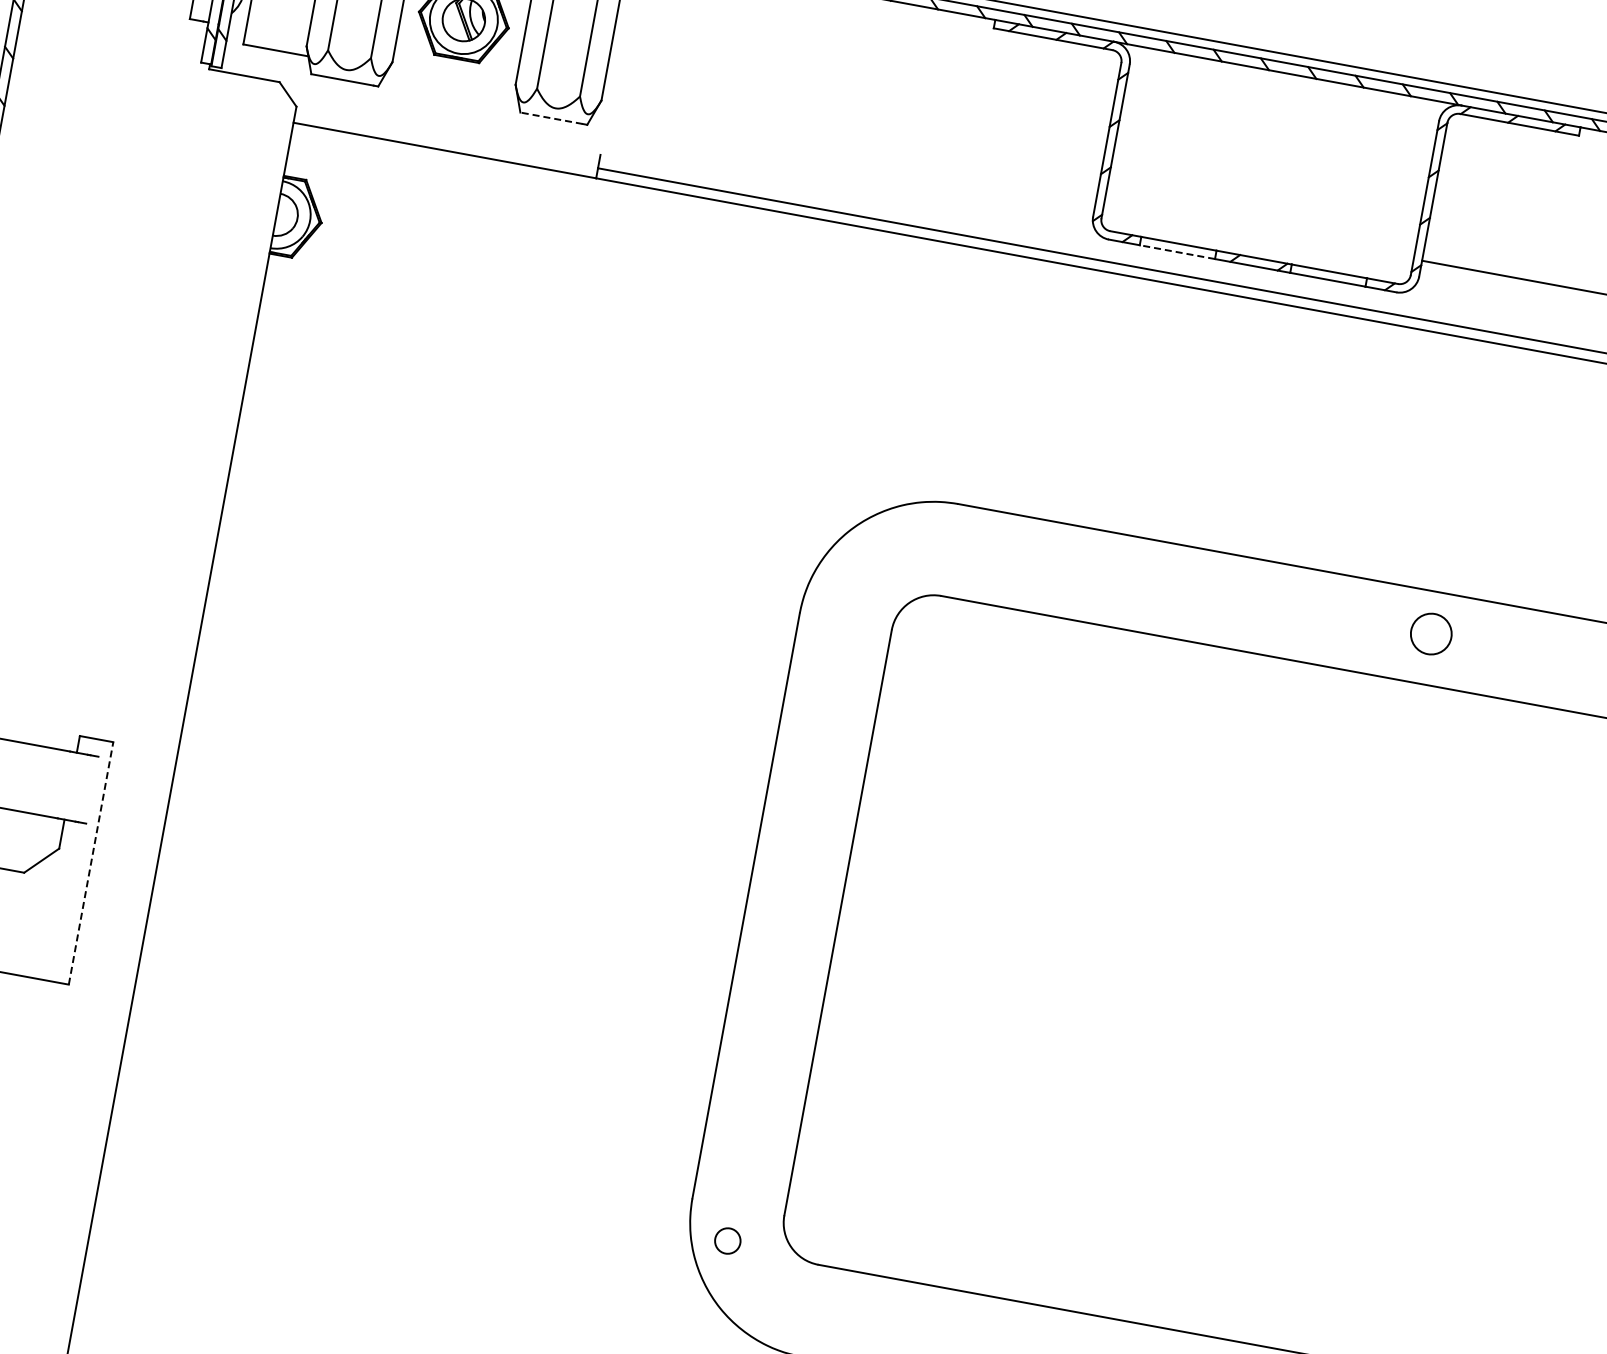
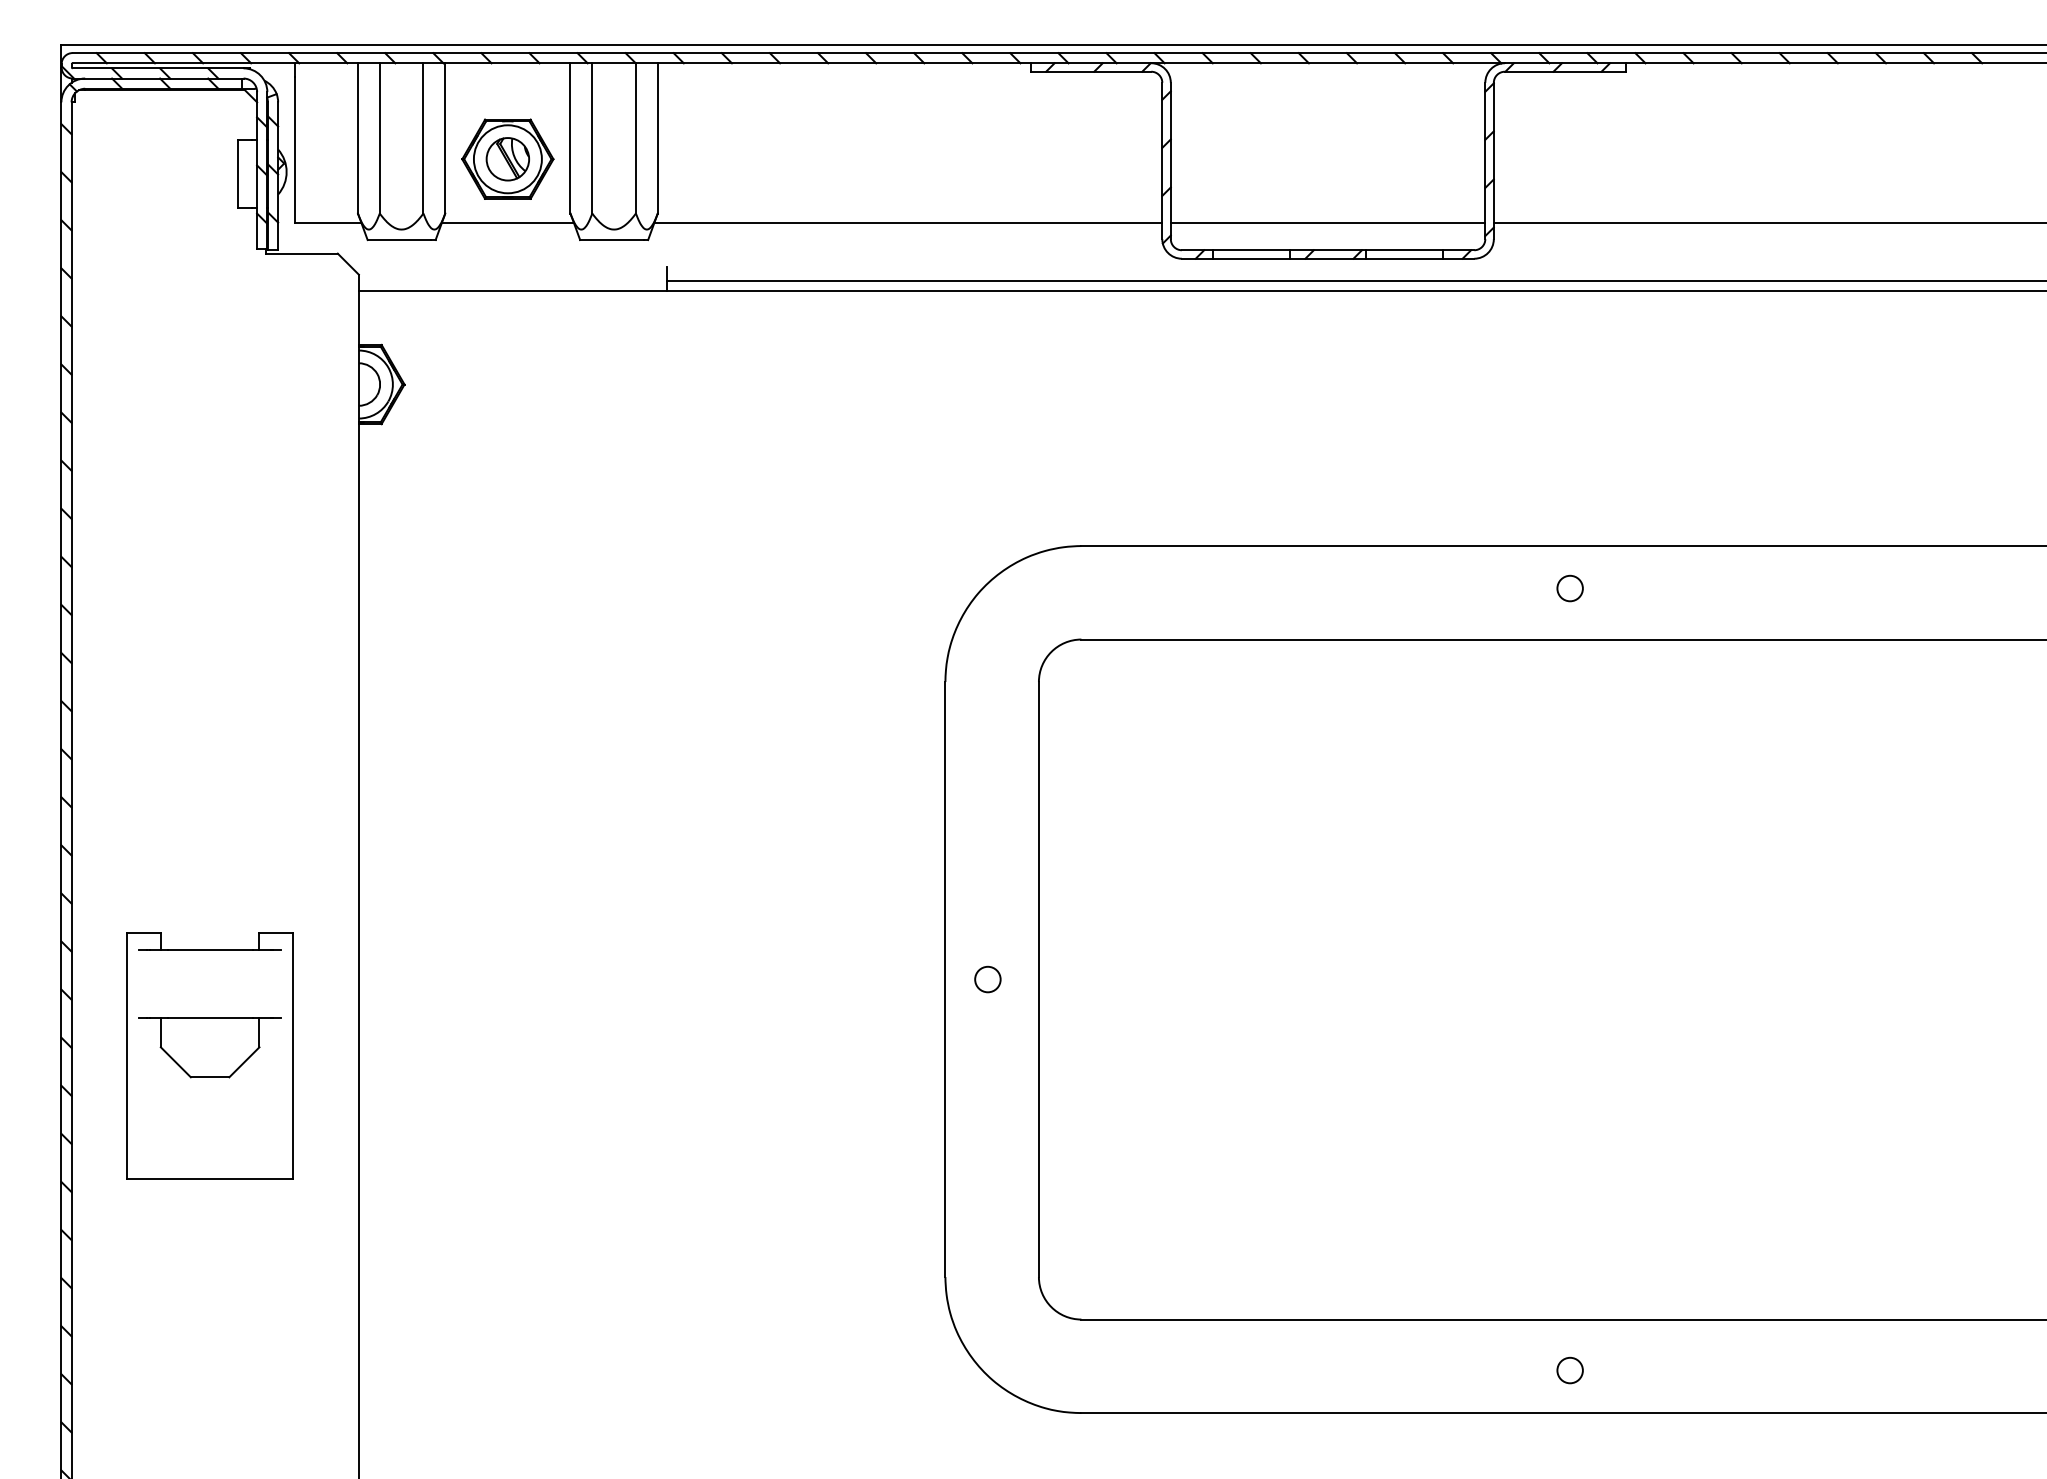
line: (451, 83) -> (507, 223), added
line: (551, 118) -> (611, 240), dashed -> solid
line: (846, 155) -> (908, 223), added
line: (1258, 231) -> (1327, 223), added
line: (1177, 251) -> (1251, 258), dashed -> solid
circle: (1430, 633) -> (1569, 588), size x0.62
line: (91, 862) -> (293, 1055), dashed -> solid
circle: (727, 1240) -> (987, 979), moved

